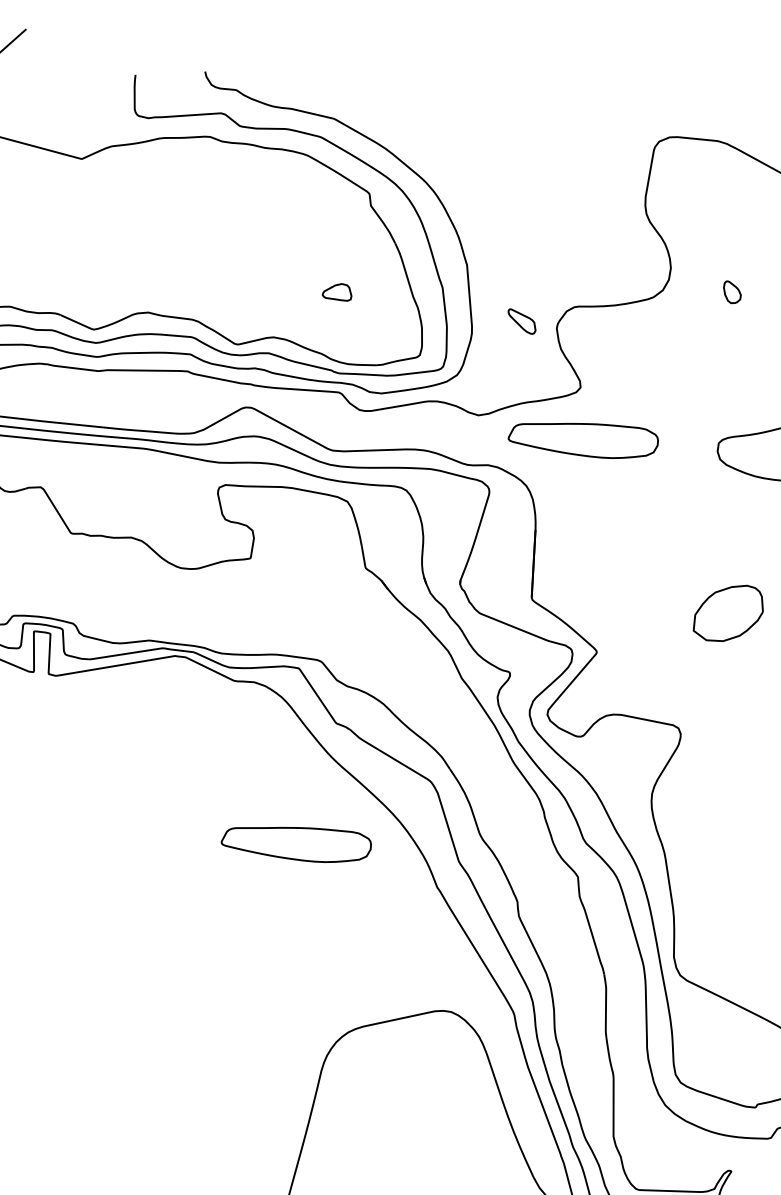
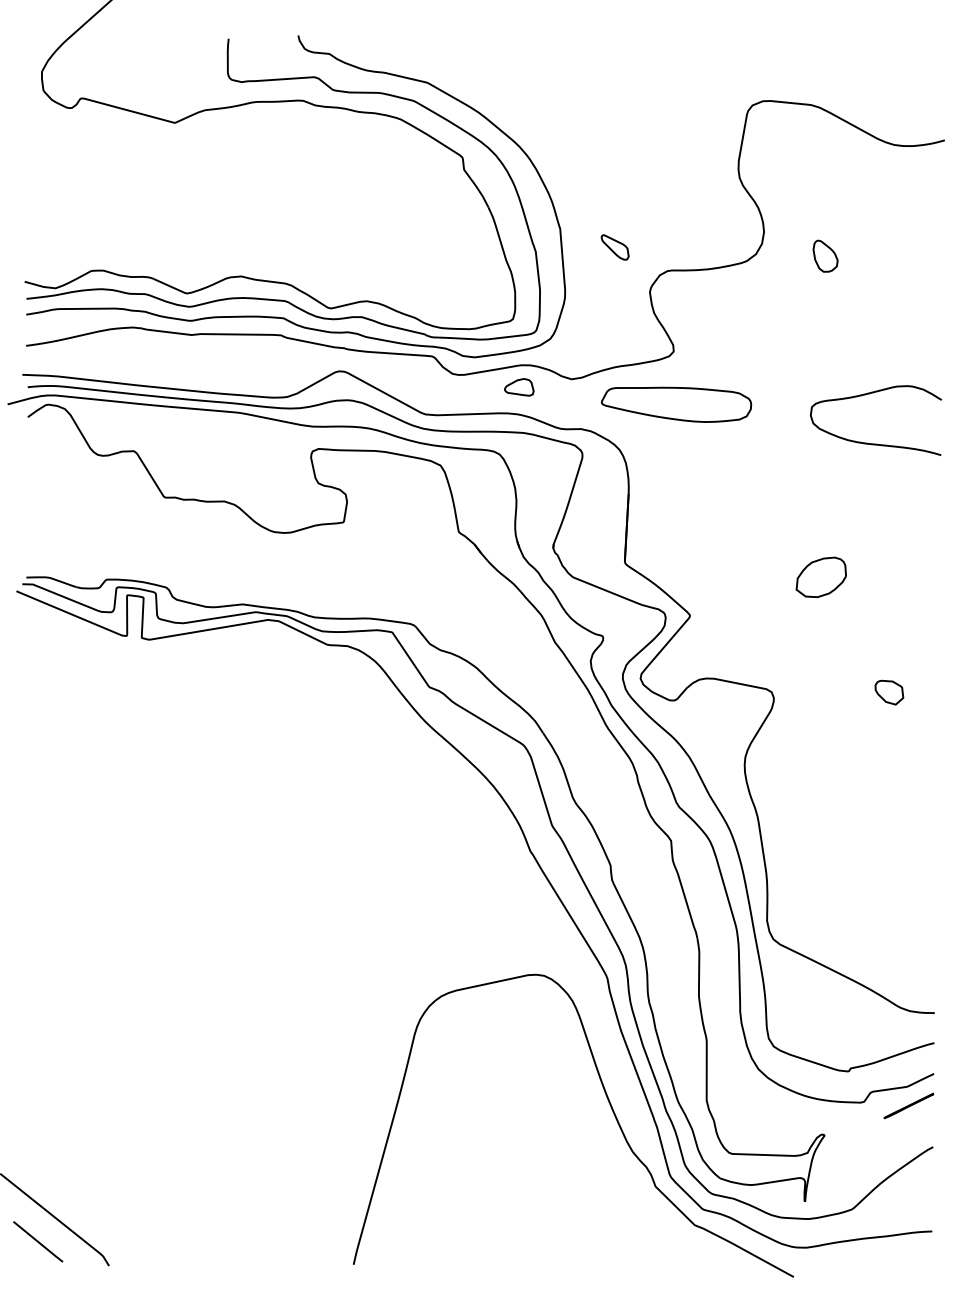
part: (732, 291) -> (825, 255), size x1.43
part: (337, 292) -> (519, 387), moved
part: (521, 321) -> (614, 247), moved
part: (727, 613) -> (820, 577), size x0.71
part: (296, 844) -> (389, 808), removed

